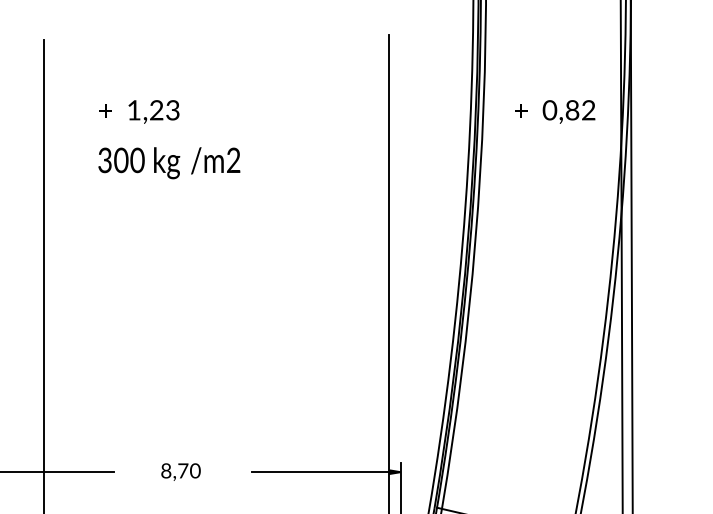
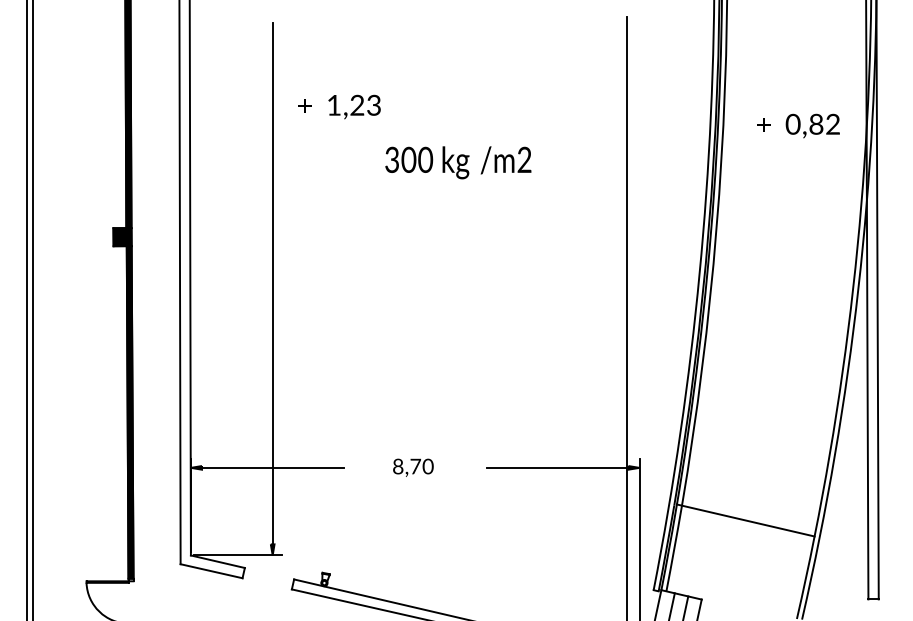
text: (139, 111) -> (339, 106), moved
text: (555, 111) -> (798, 125), moved
text: (169, 162) -> (458, 162), moved

